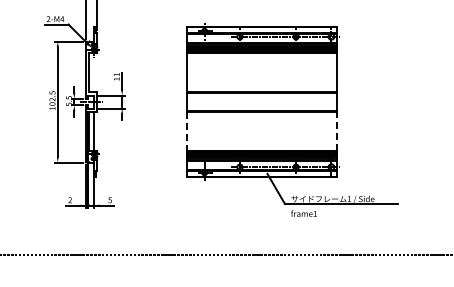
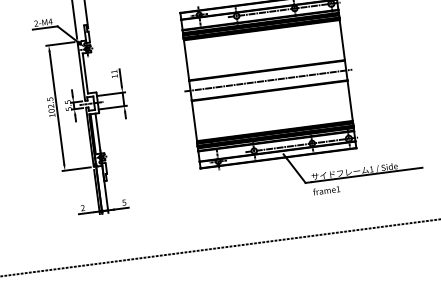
line: (261, 102) -> (267, 81), added
line: (337, 130) -> (350, 99), dashed -> solid
line: (186, 131) -> (194, 121), dashed -> solid

